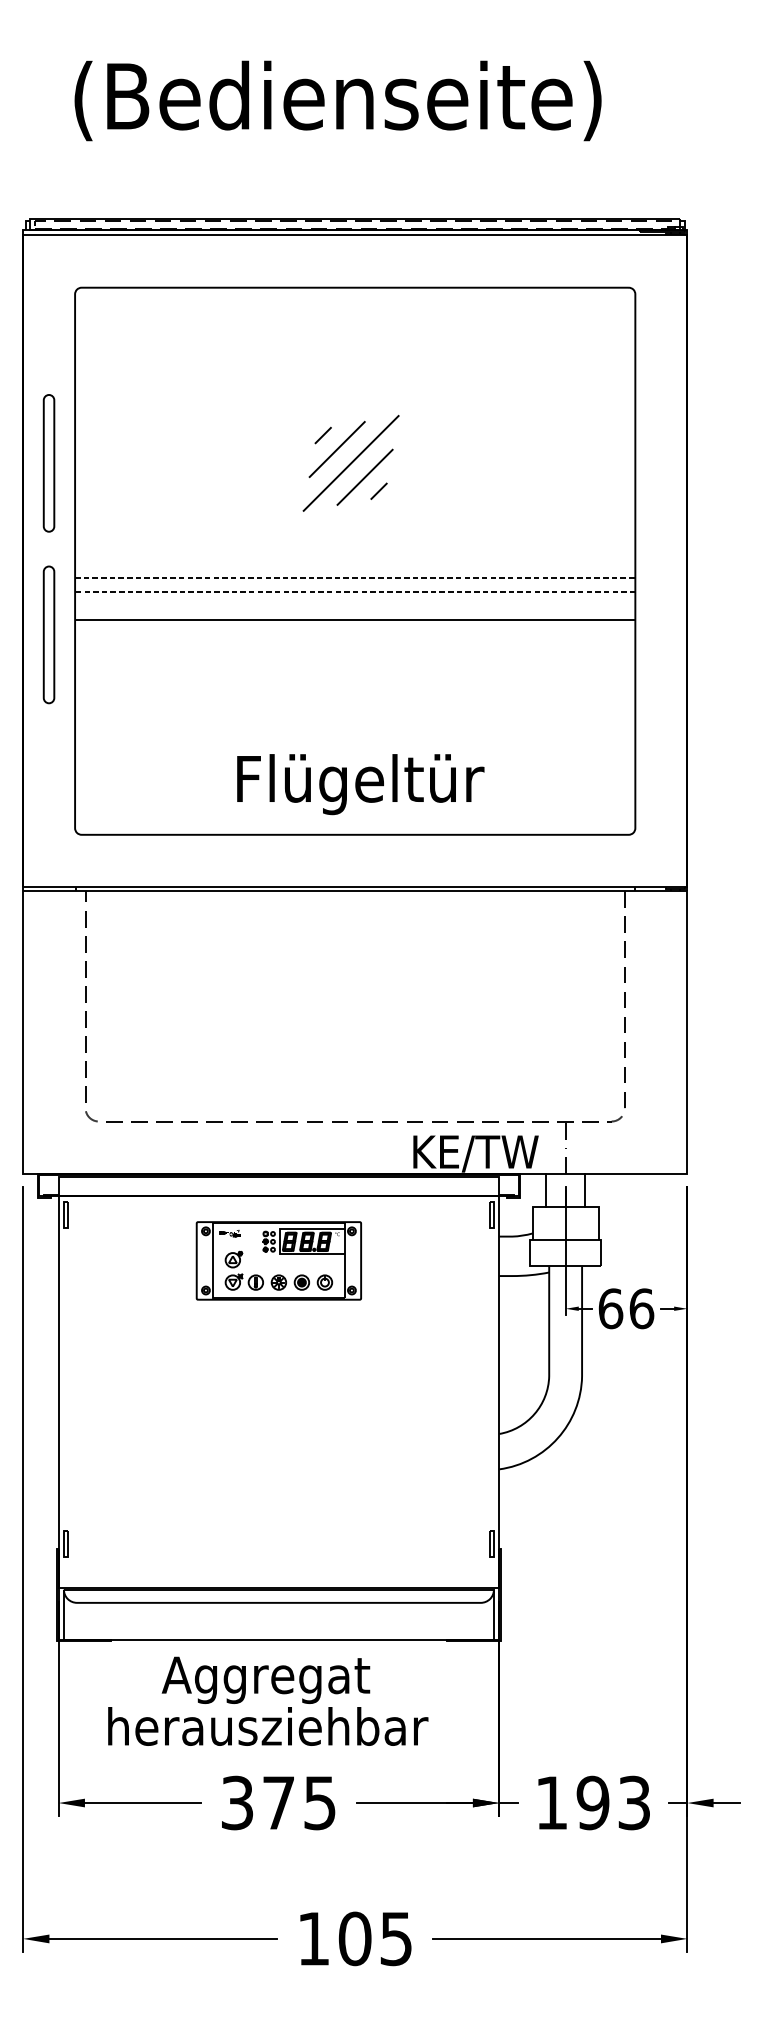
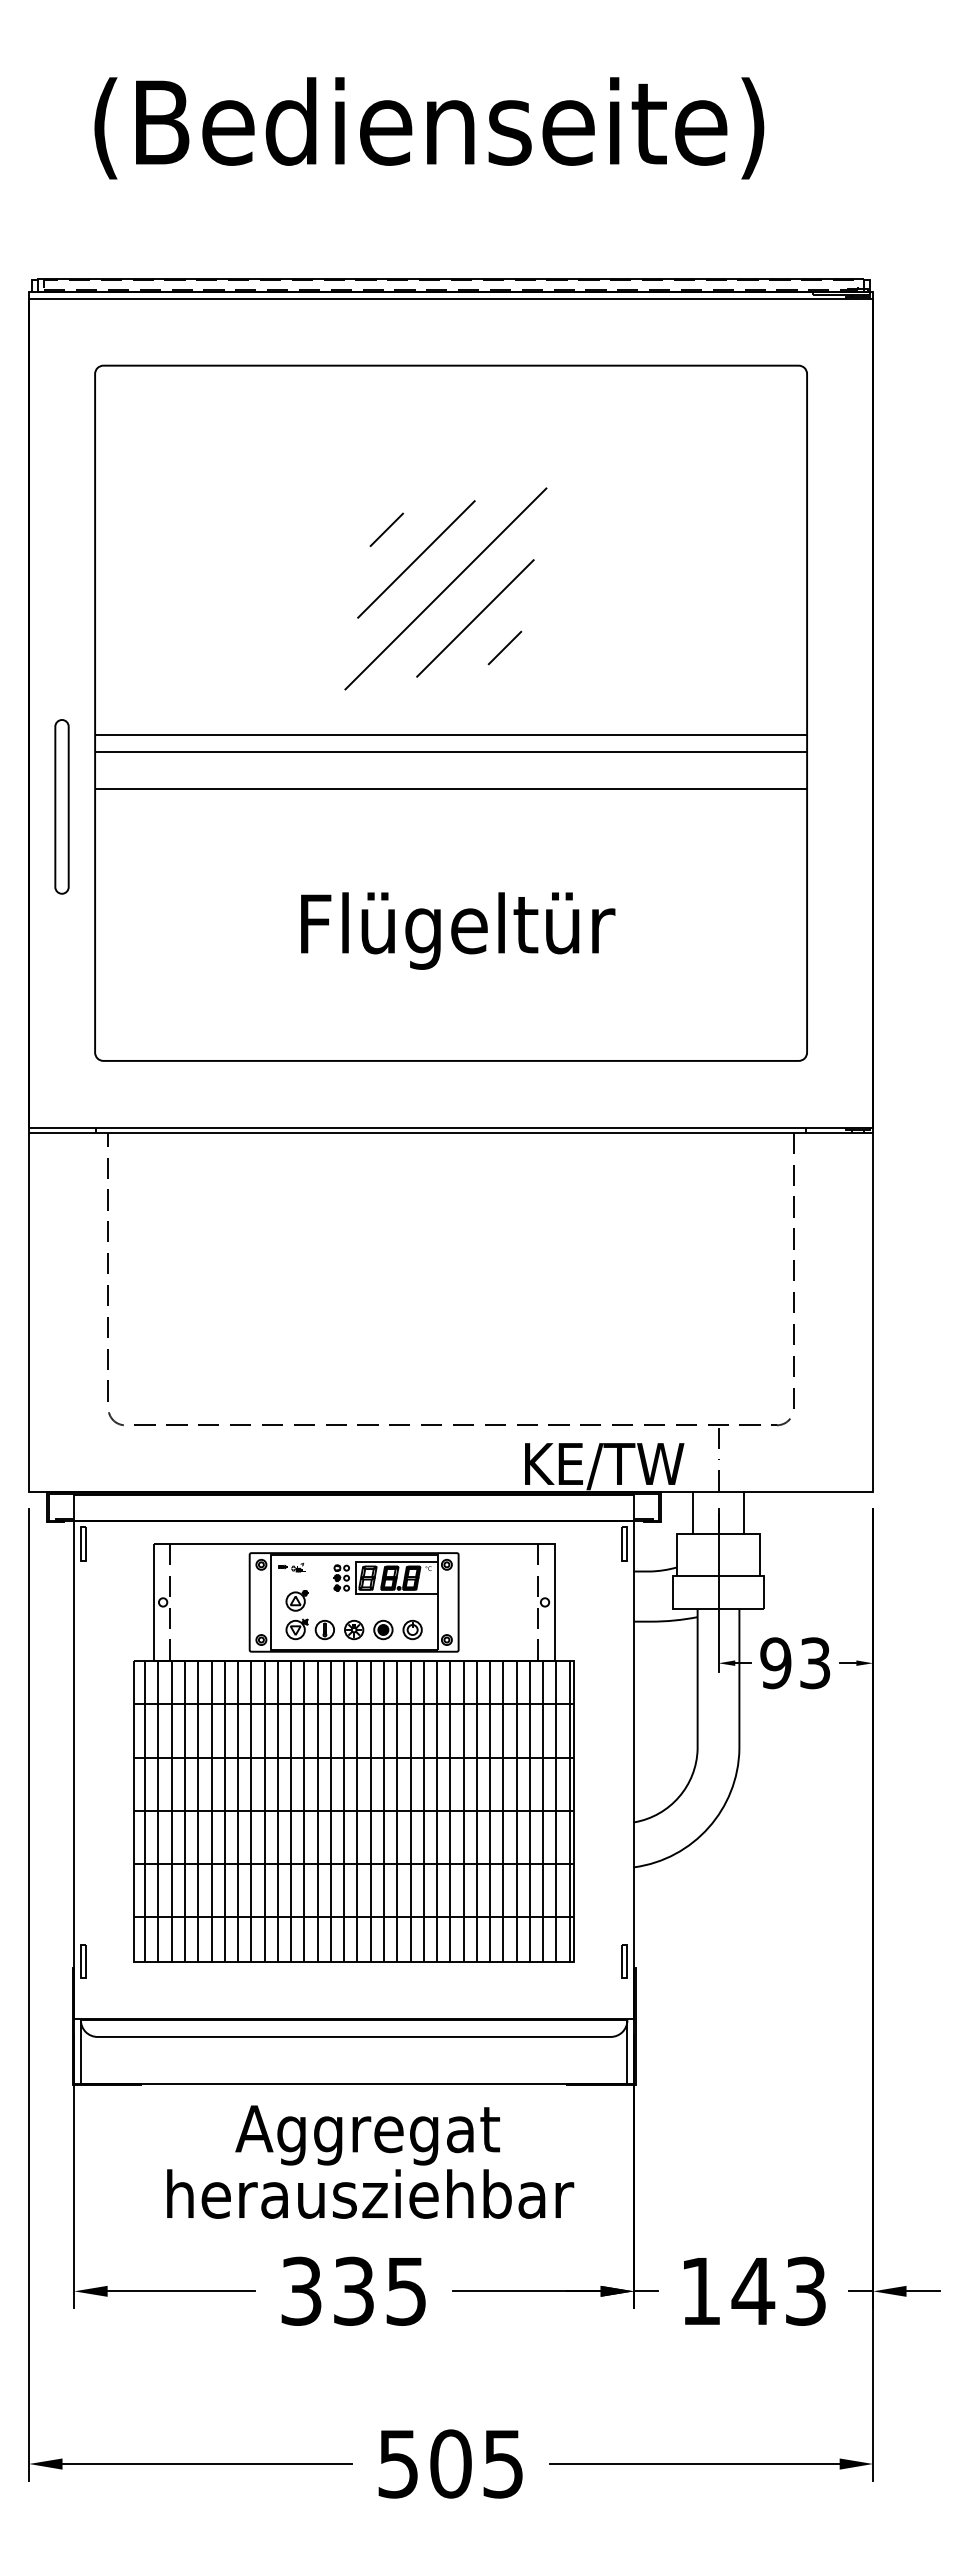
part: (48, 463) -> (61, 588), removed
part: (350, 463) -> (445, 588), size x1.67
line: (355, 578) -> (451, 735), dashed -> solid
line: (355, 591) -> (451, 751), dashed -> solid
text: (361, 784) -> (458, 930), moved
text: (626, 1308) -> (795, 1663), 66 -> 93
part: (278, 1379) -> (353, 1752), added
text: (268, 1700) -> (370, 2161), moved
text: (278, 1802) -> (353, 2290), 375 -> 335
text: (593, 1802) -> (753, 2290), 193 -> 143
text: (313, 1939) -> (397, 2464), 105 -> 505

